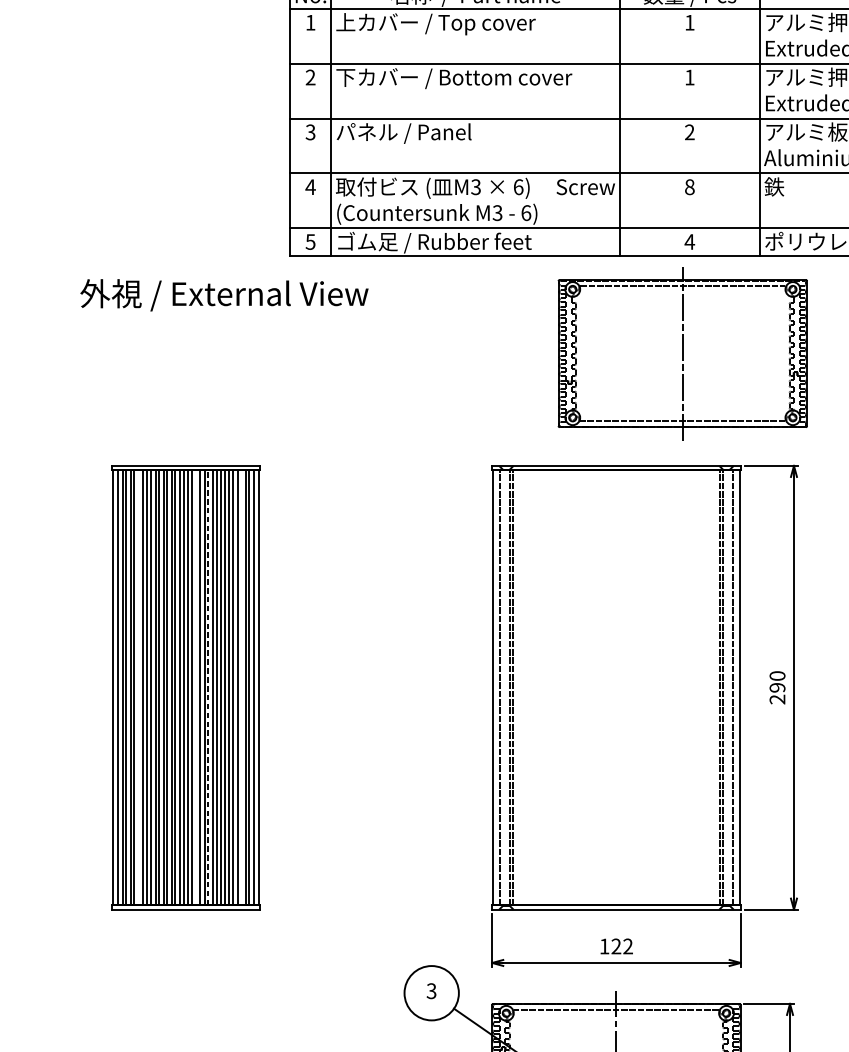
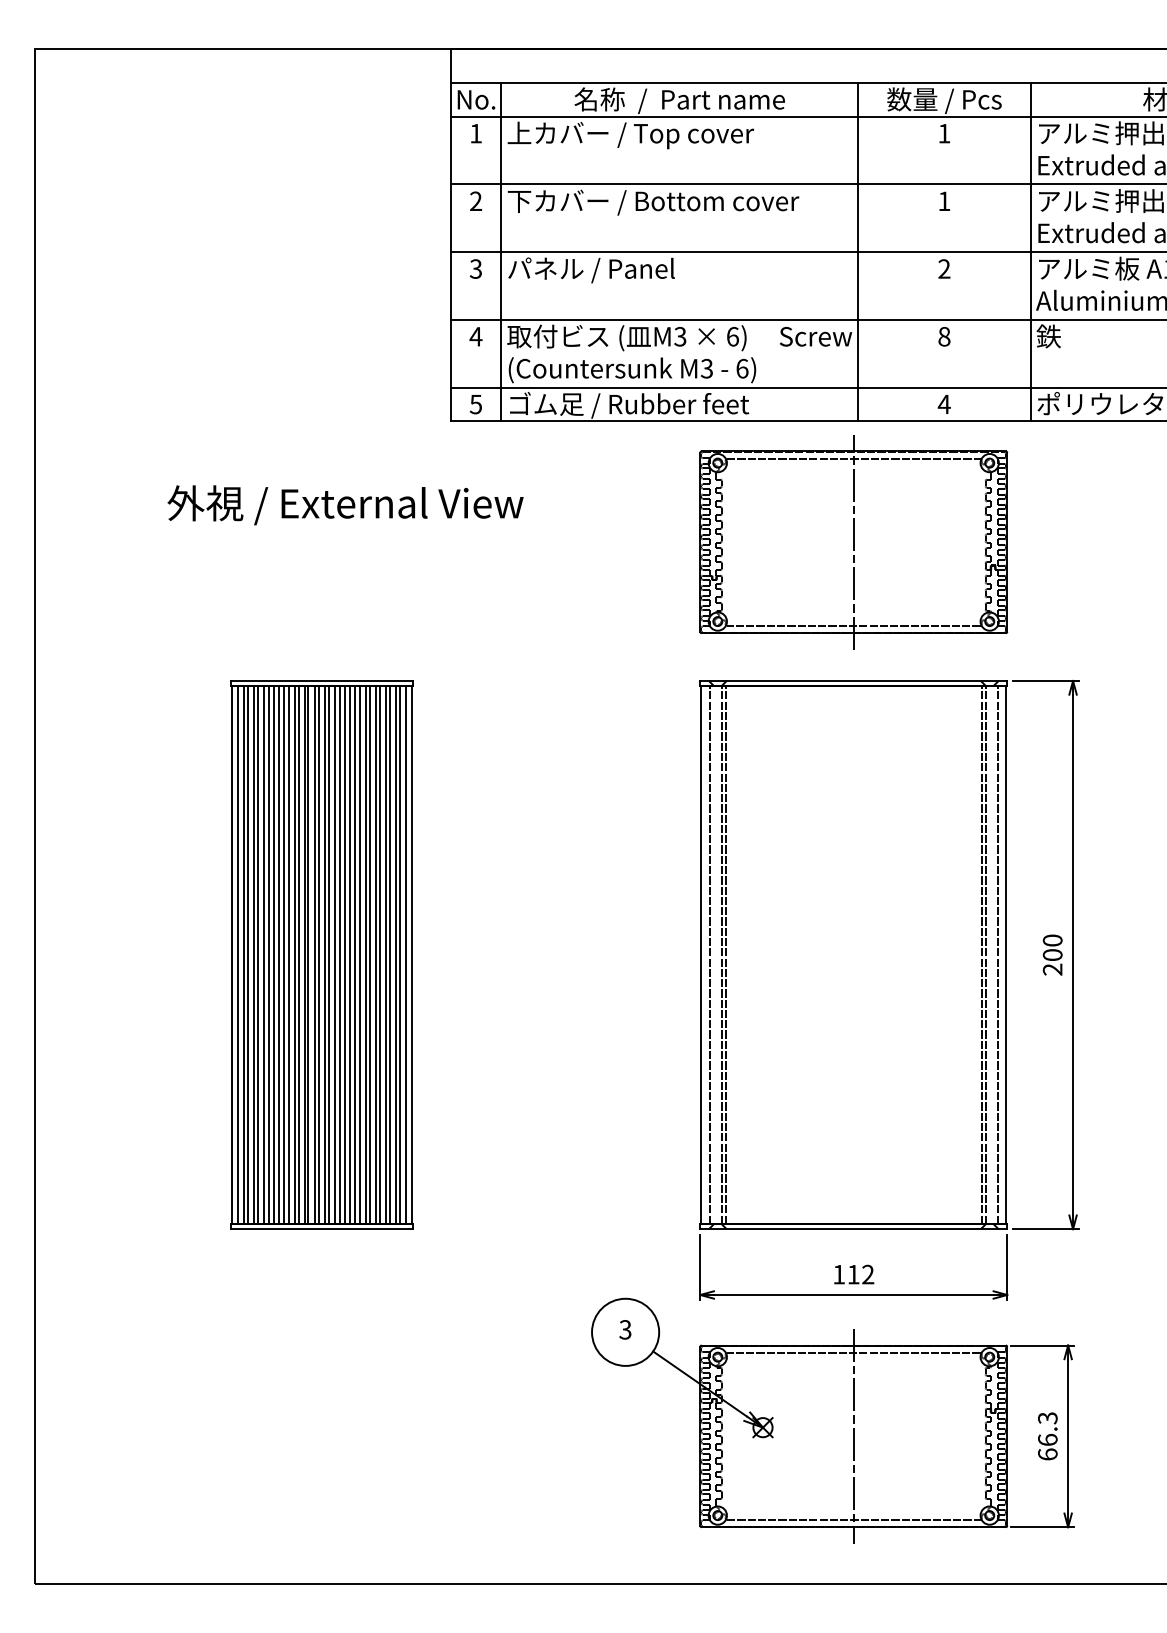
text: (224, 295) -> (345, 505), moved
part: (682, 353) -> (853, 542), moved
line: (139, 687) -> (264, 954), added
line: (196, 687) -> (335, 954), added
line: (241, 687) -> (390, 954), added
line: (208, 688) -> (349, 955), dashed -> solid
text: (777, 688) -> (1052, 955), 290 -> 200
text: (616, 946) -> (853, 1274), 122 -> 112

